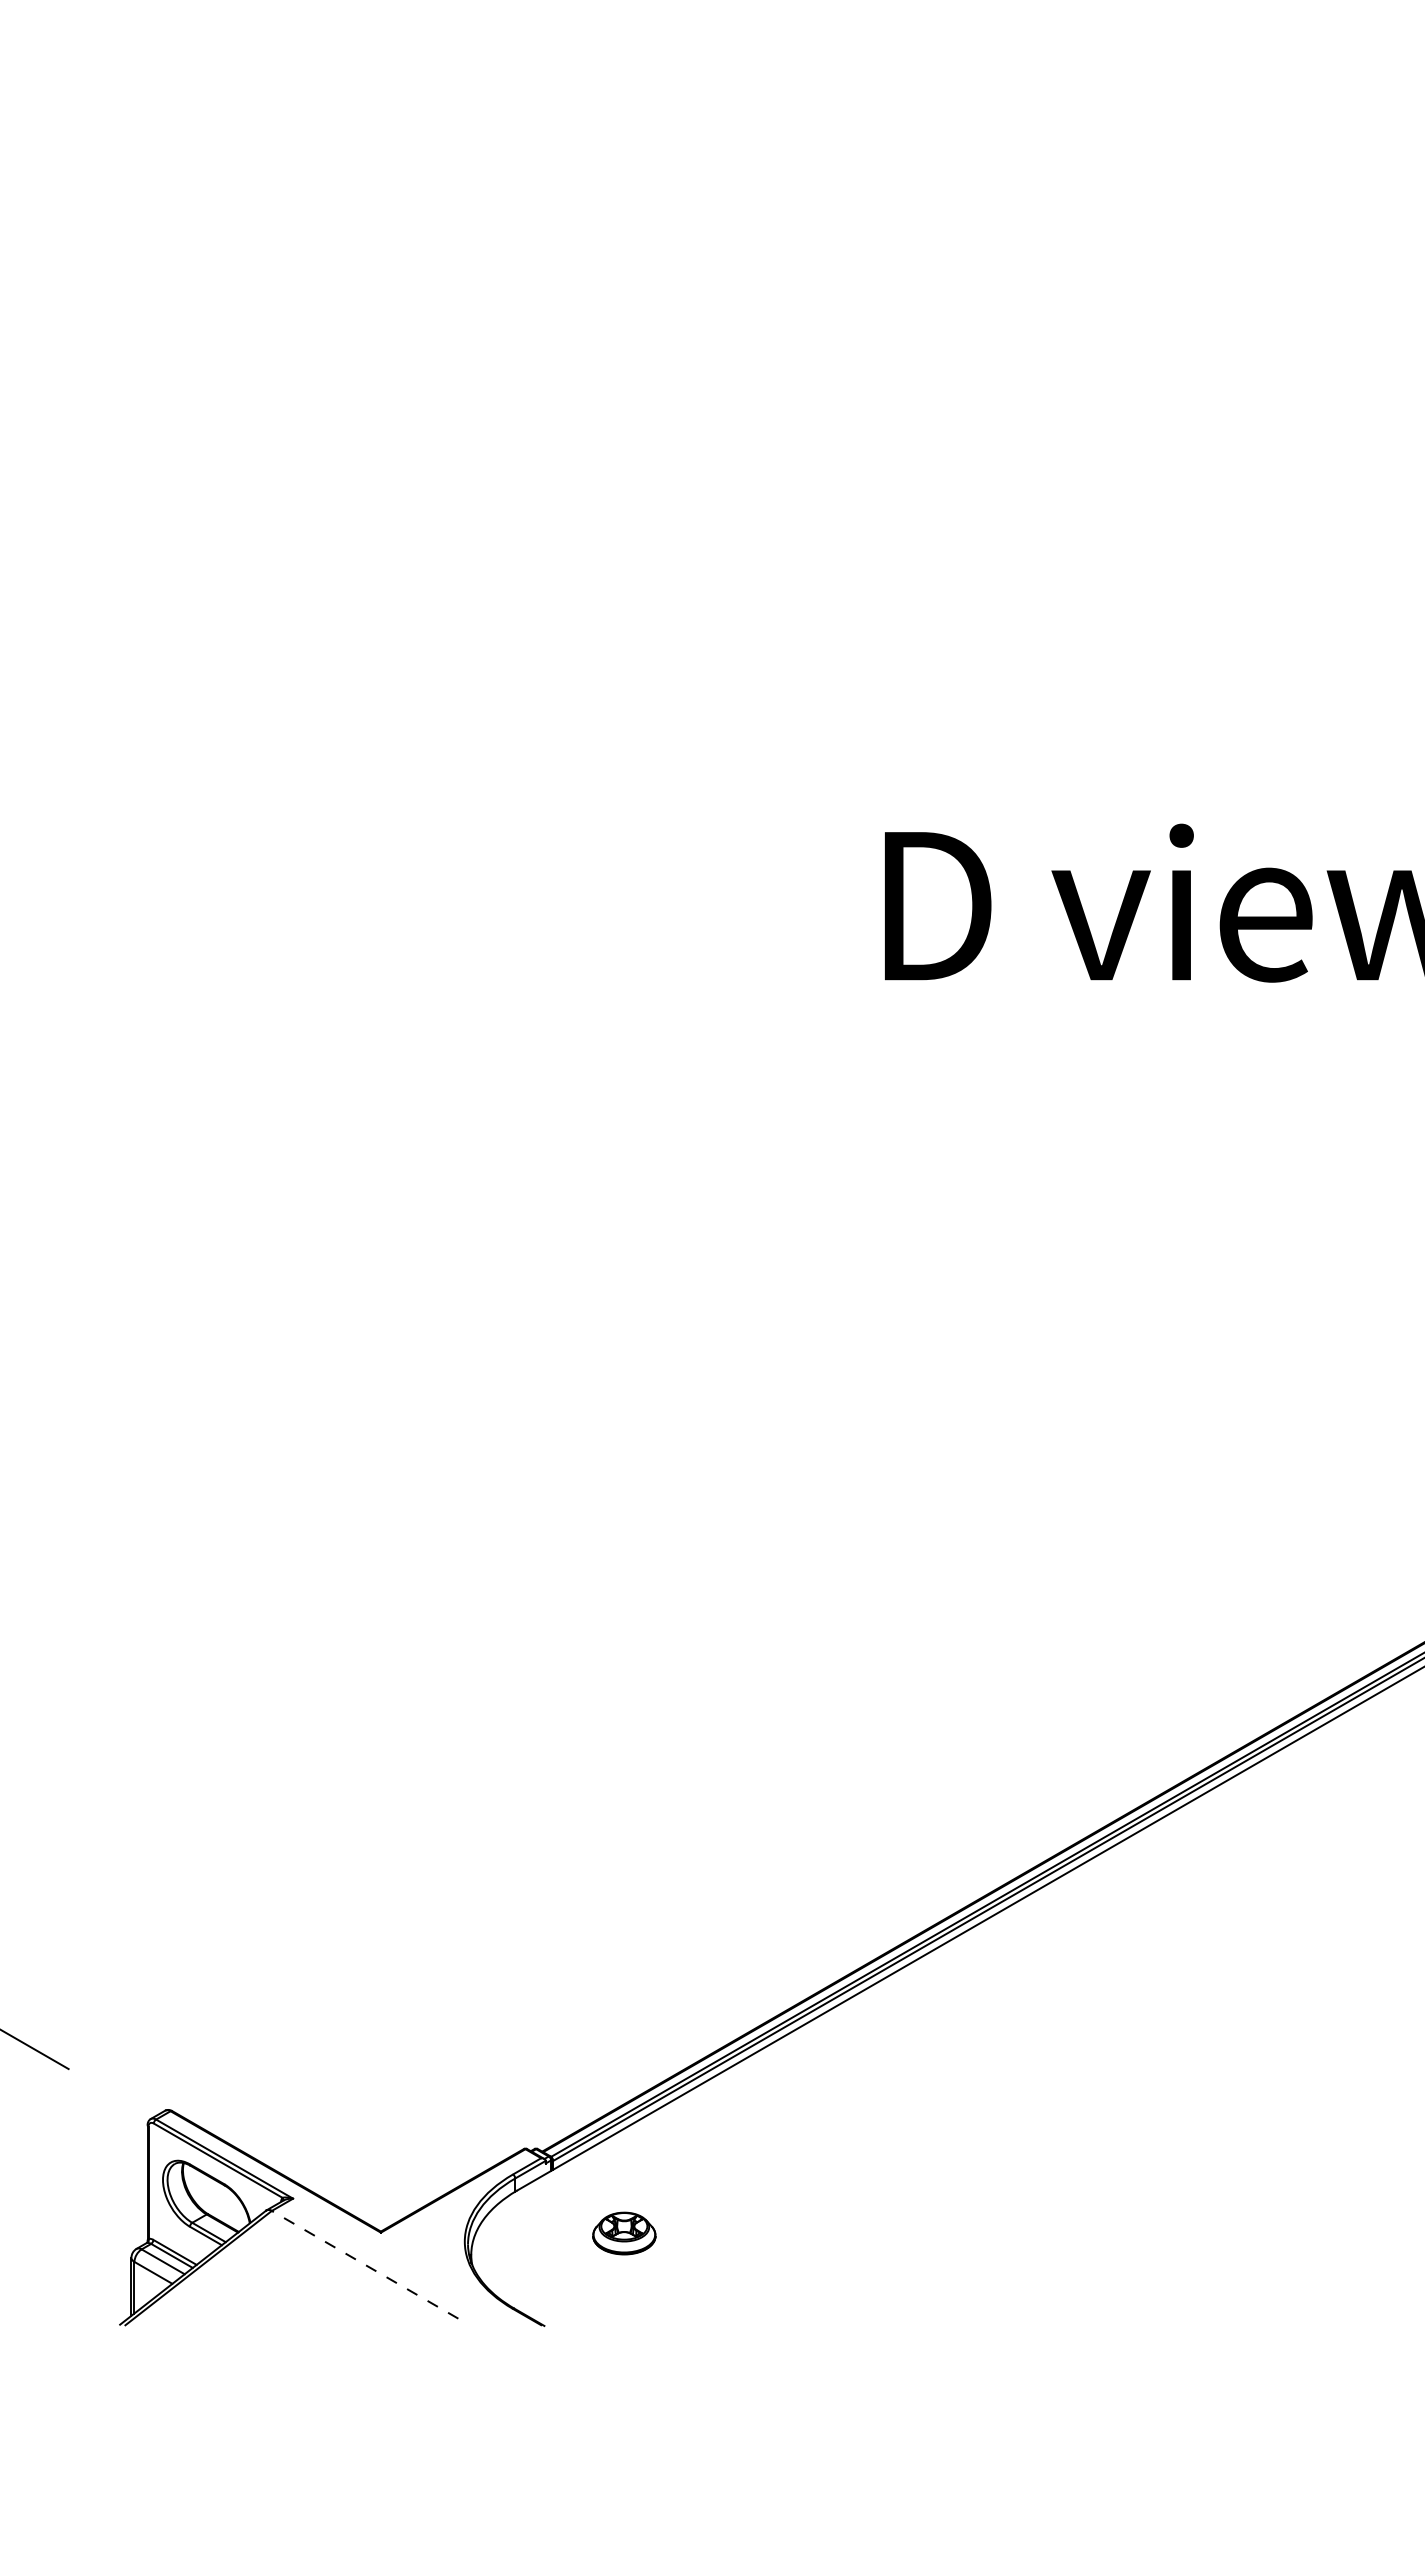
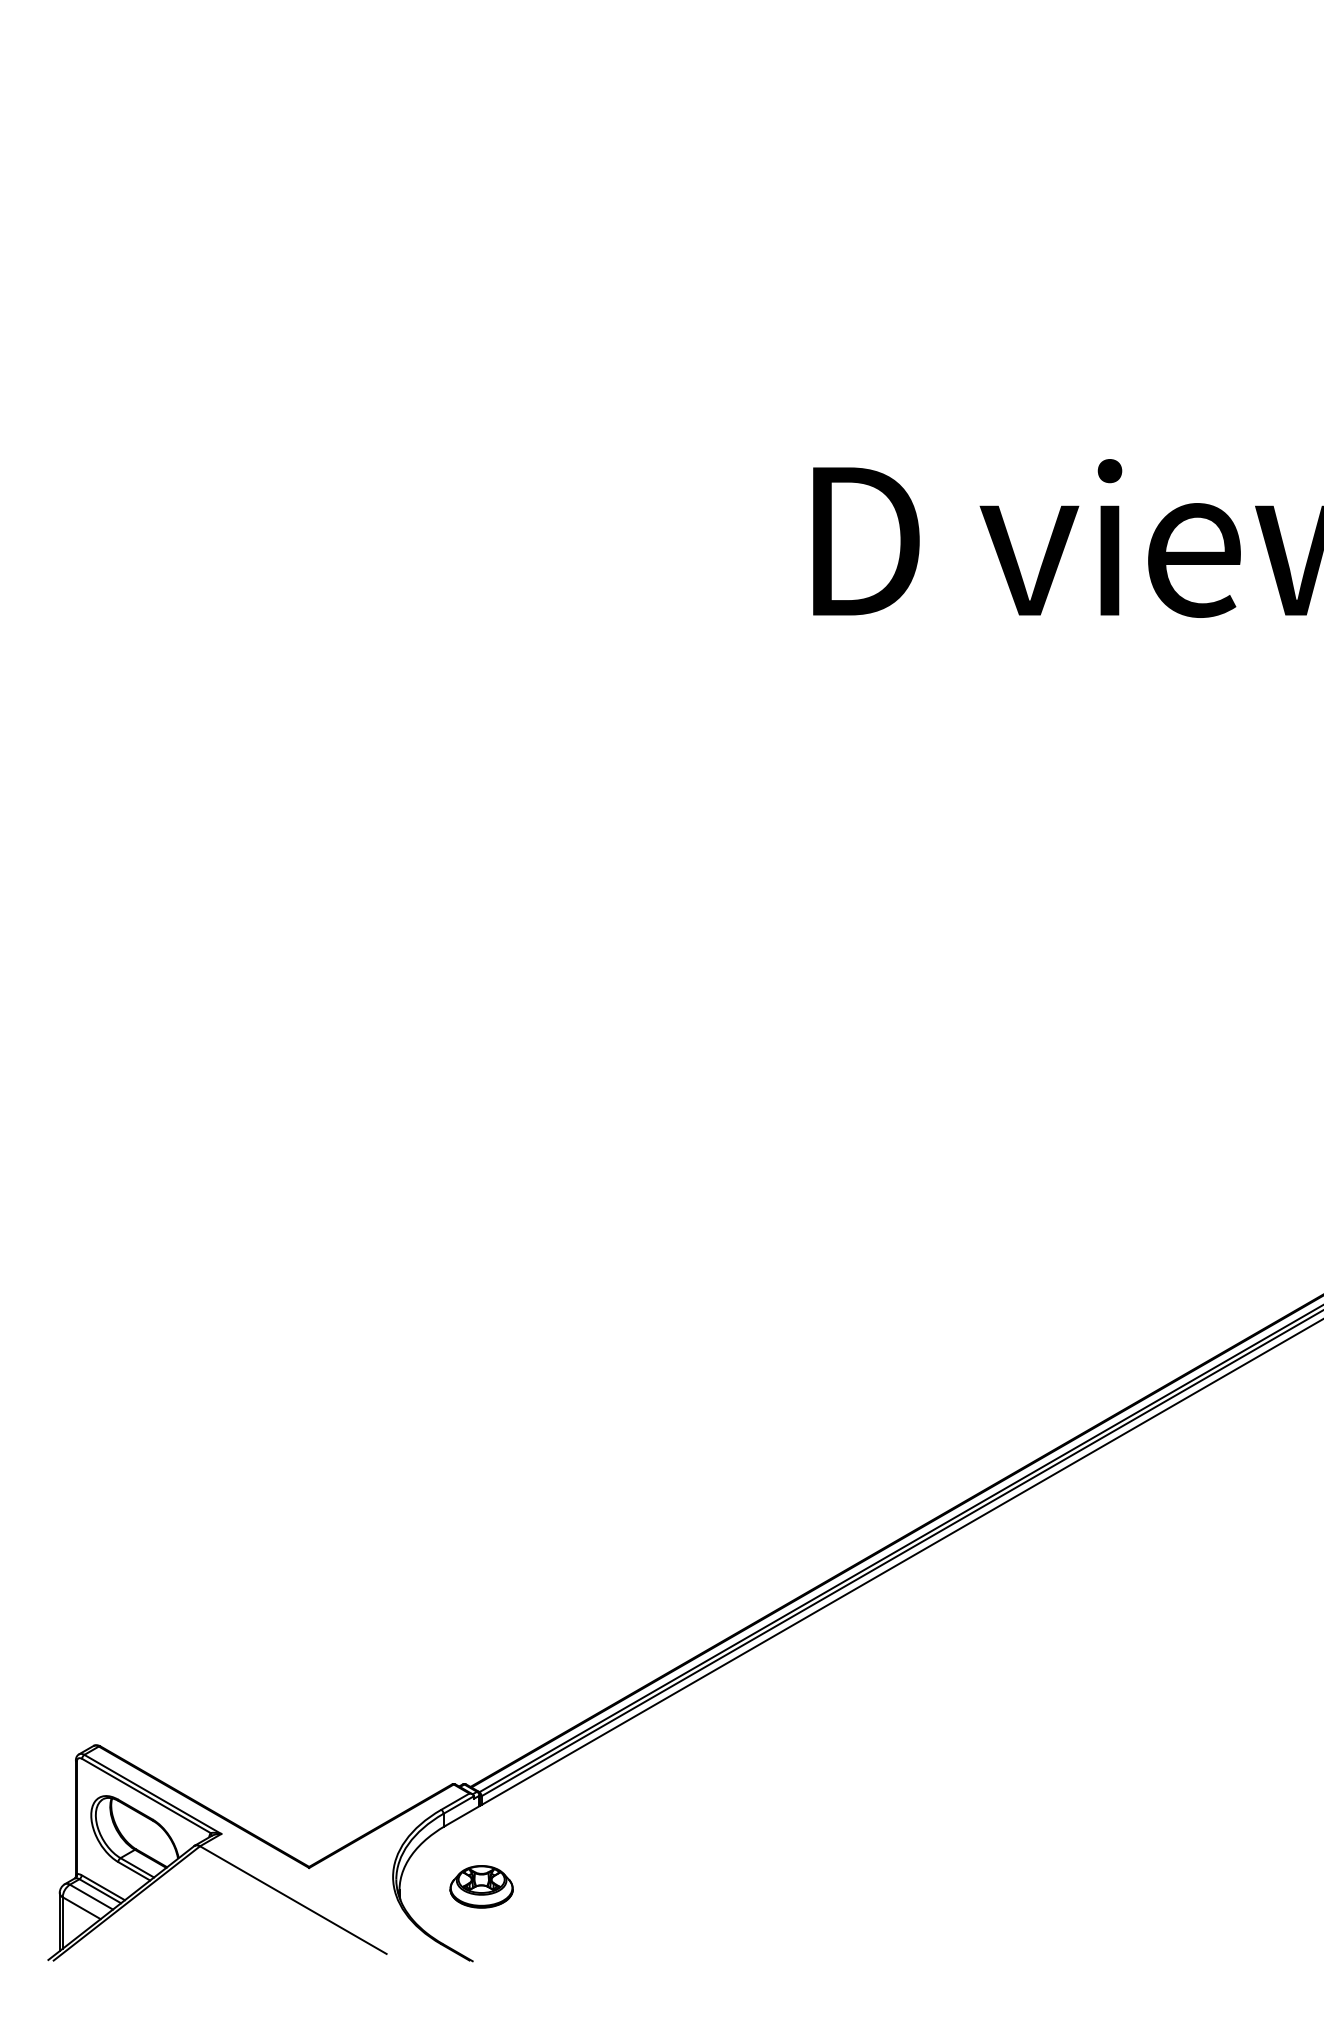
part: (624, 2233) -> (481, 1886), moved
line: (365, 2264) -> (293, 1899), dashed -> solid

